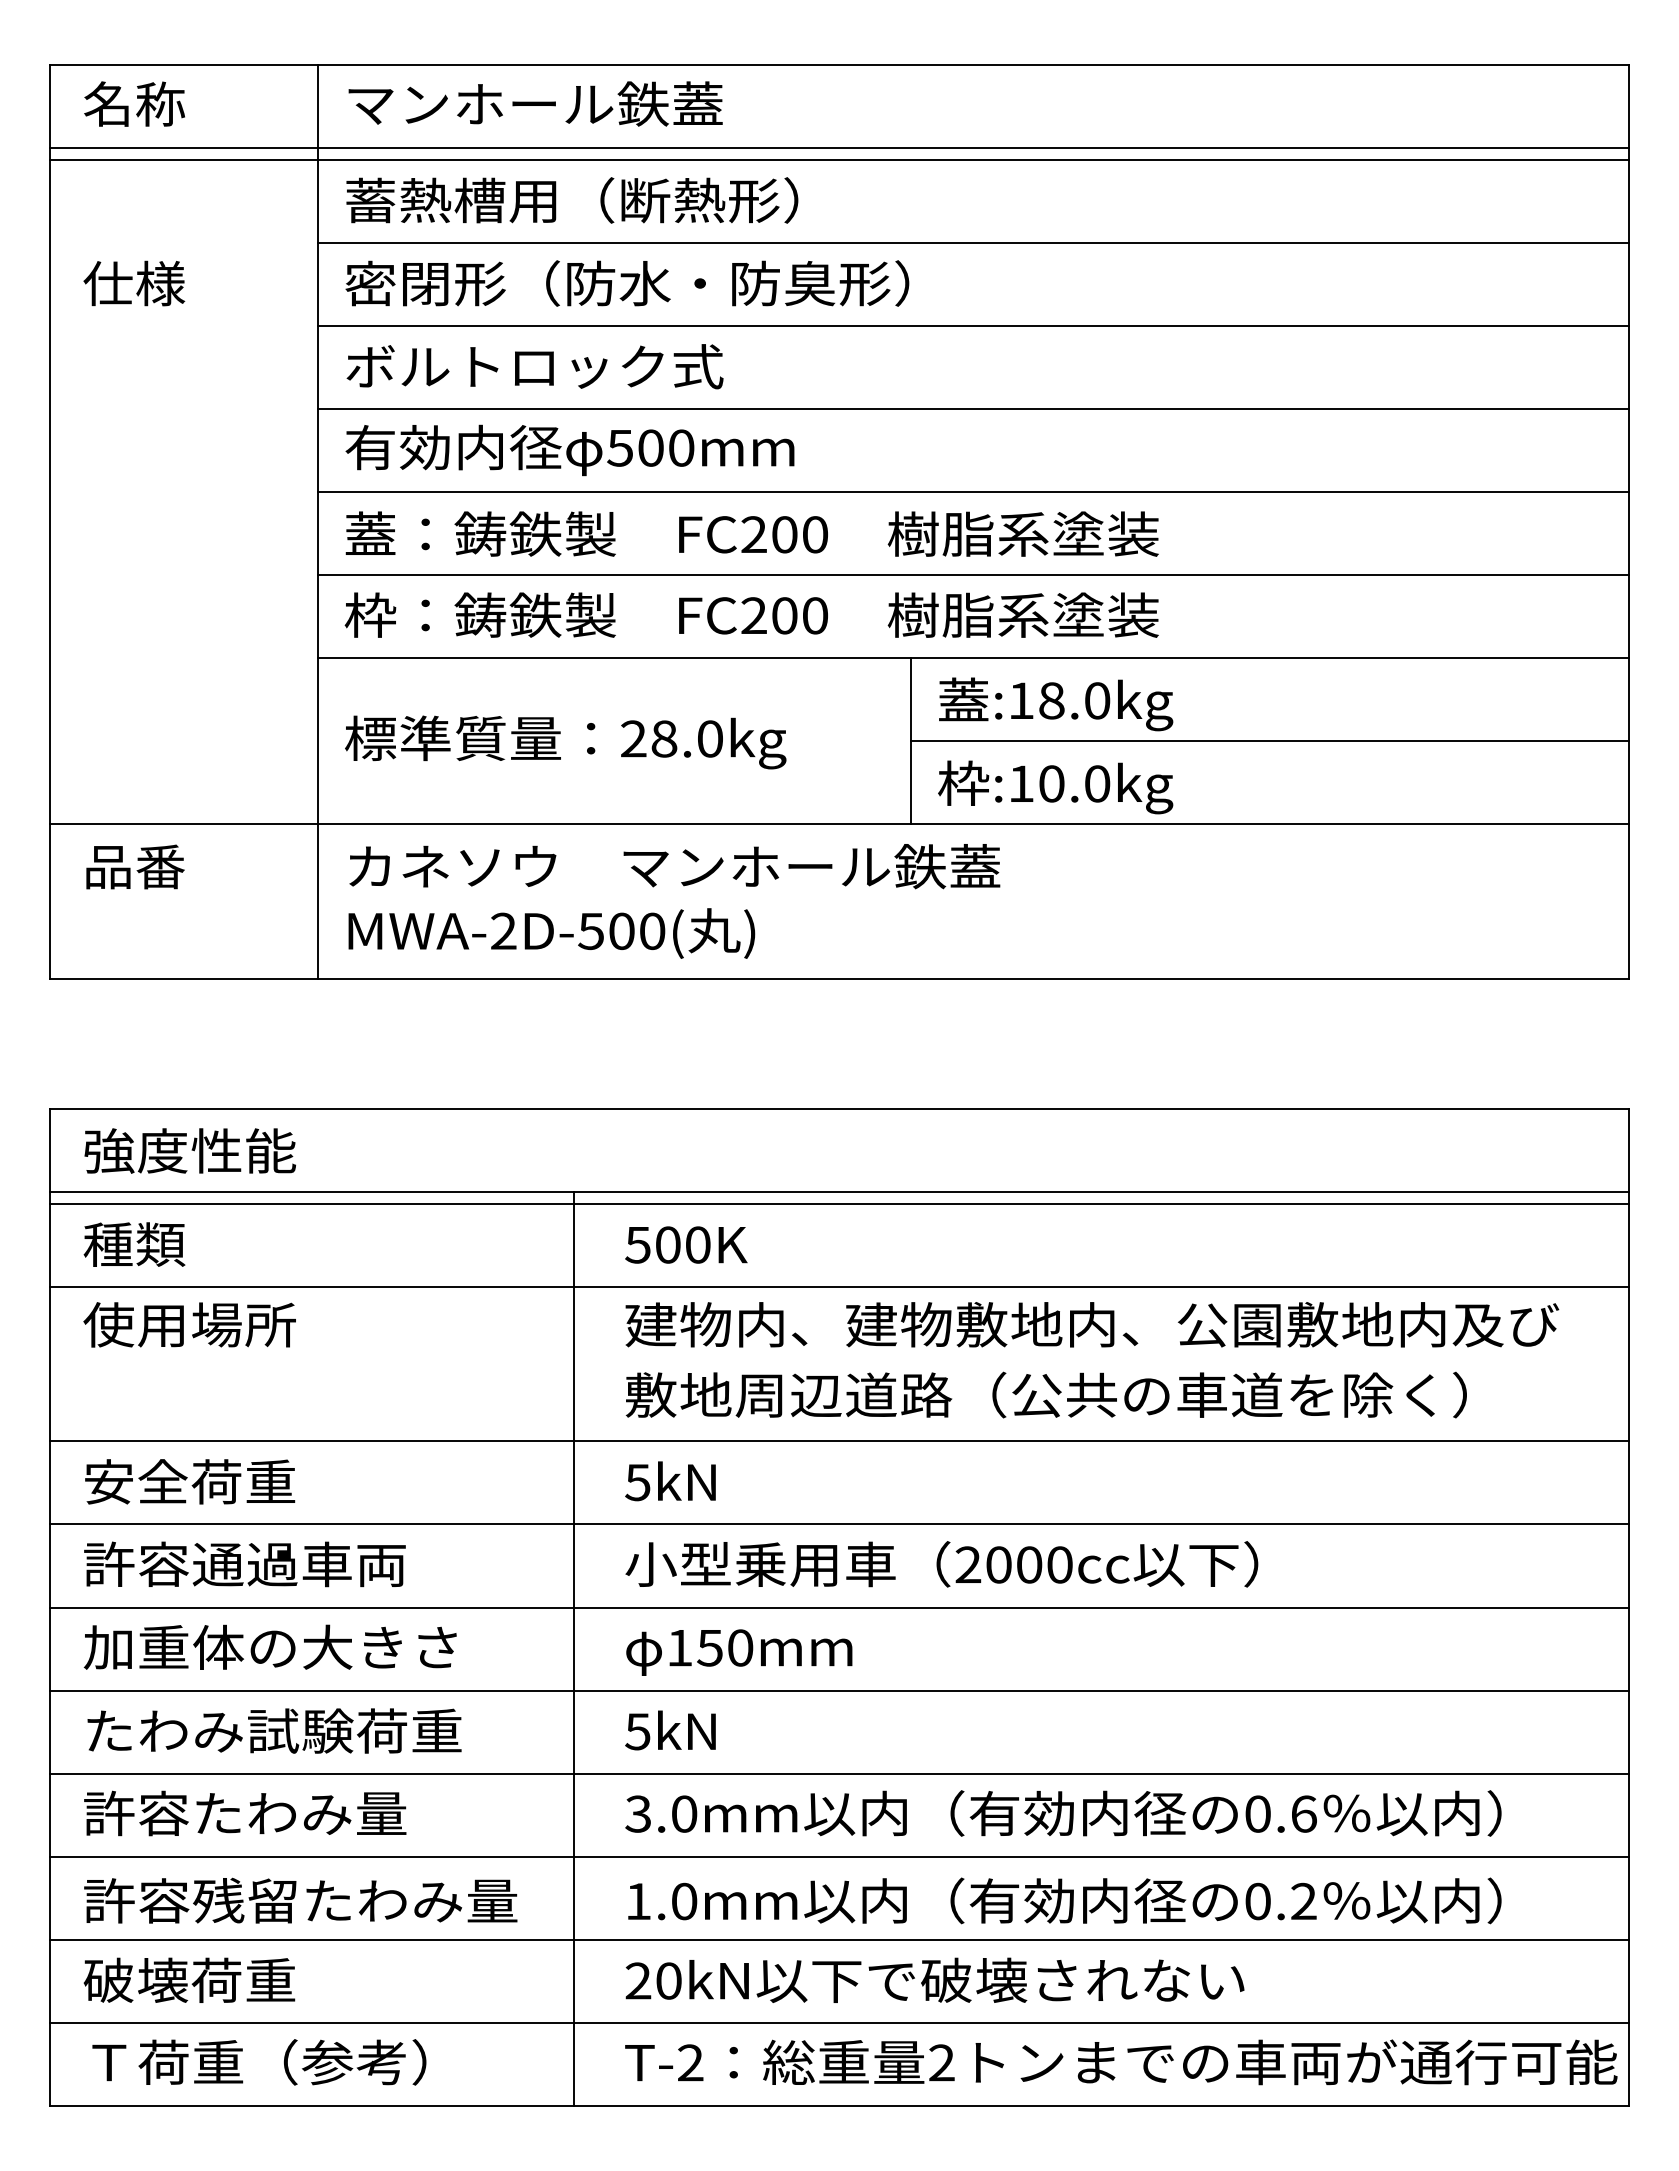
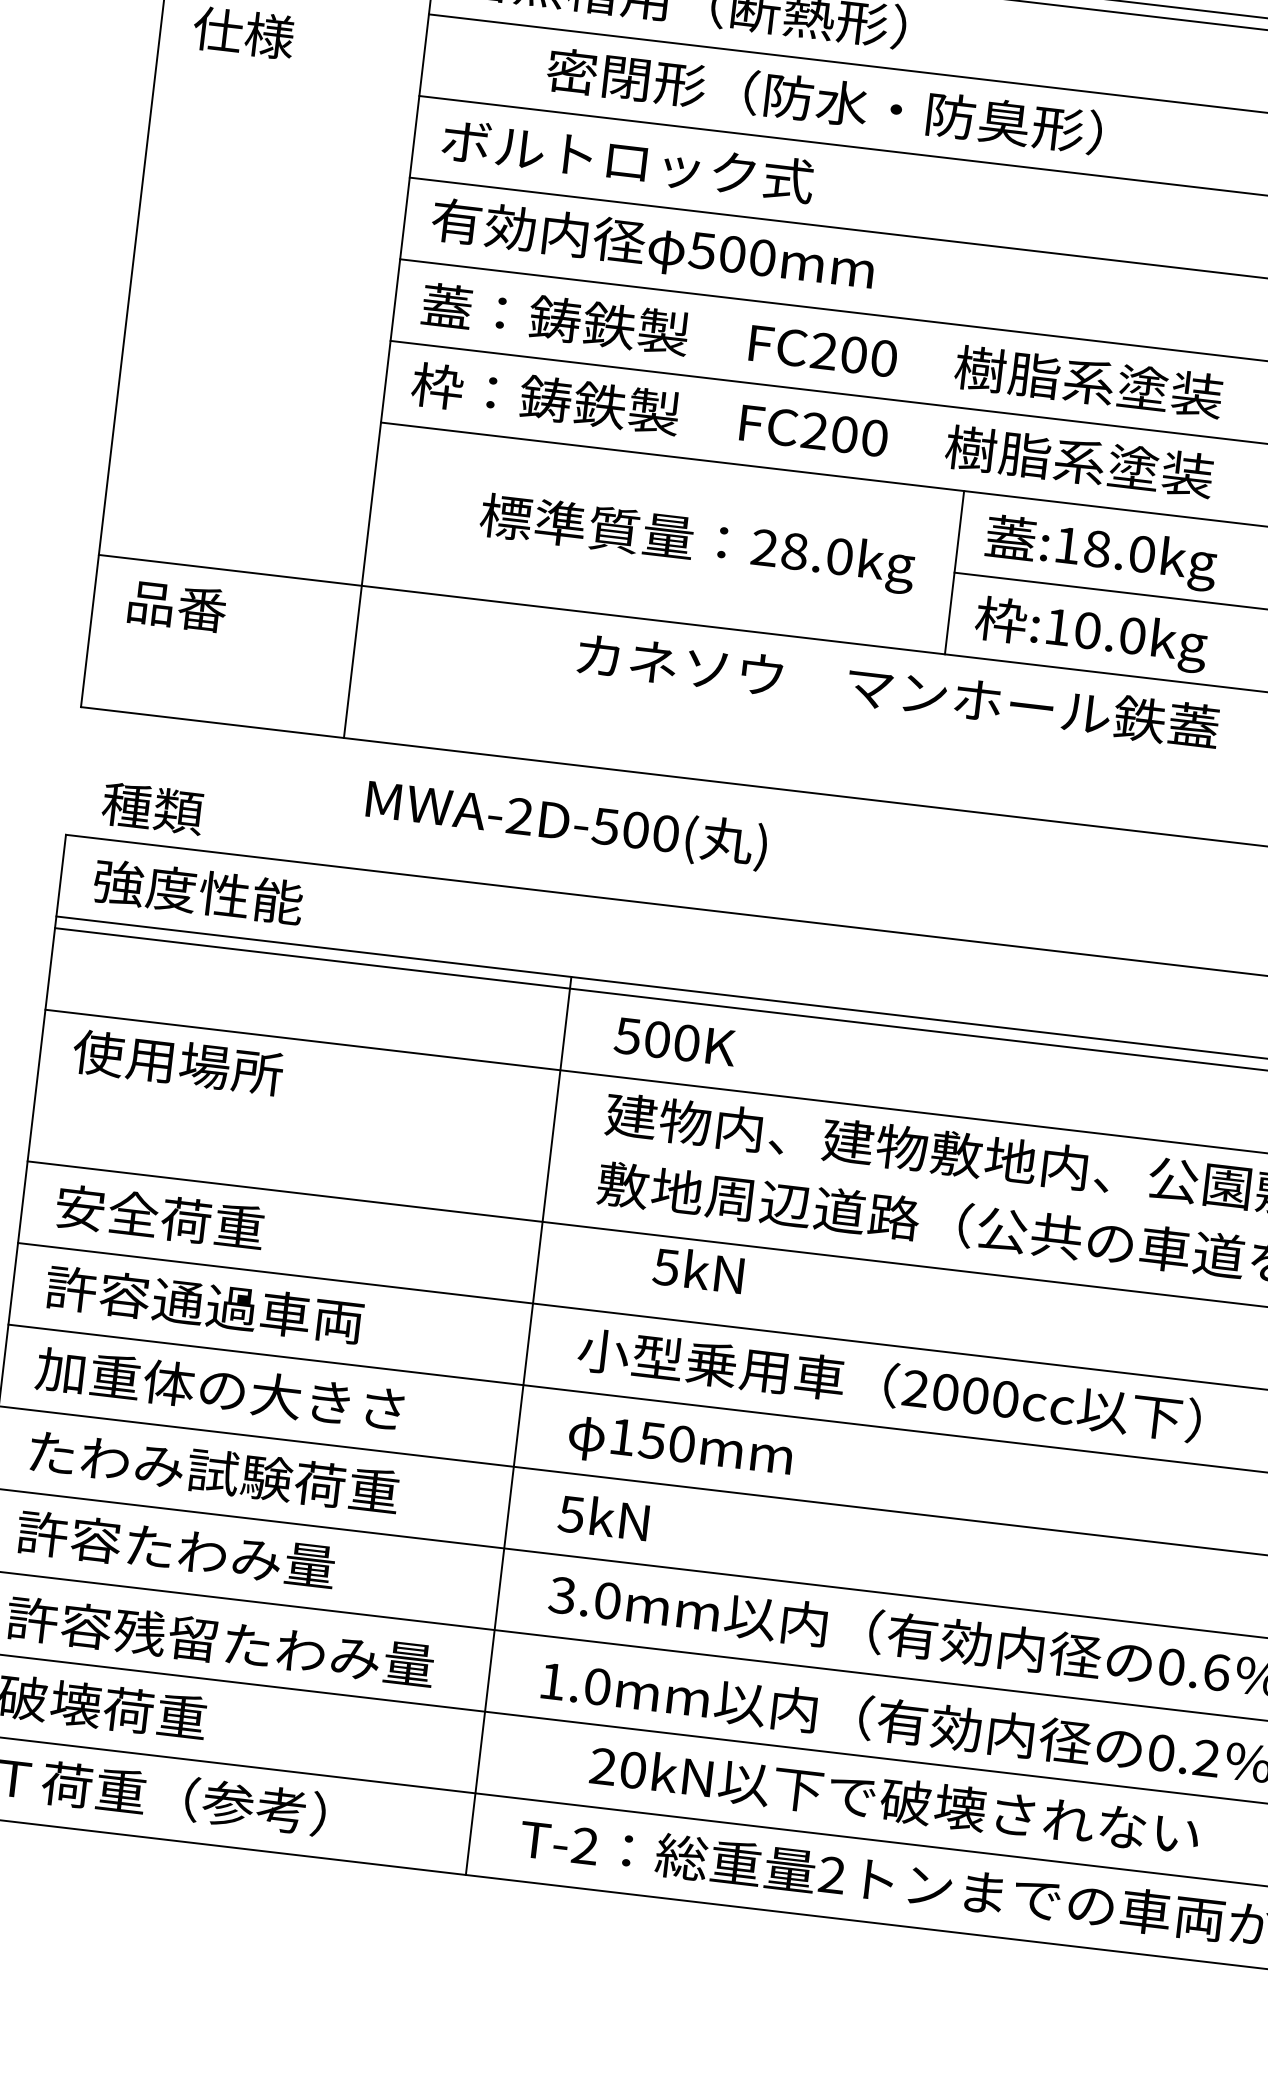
text: (627, 283) -> (824, 101), moved
text: (565, 742) -> (697, 543), moved
text: (674, 866) -> (898, 690), moved
text: (551, 933) -> (566, 824), moved
text: (134, 1244) -> (152, 808), moved
text: (670, 1481) -> (698, 1270), moved
text: (934, 1979) -> (894, 1799), moved

